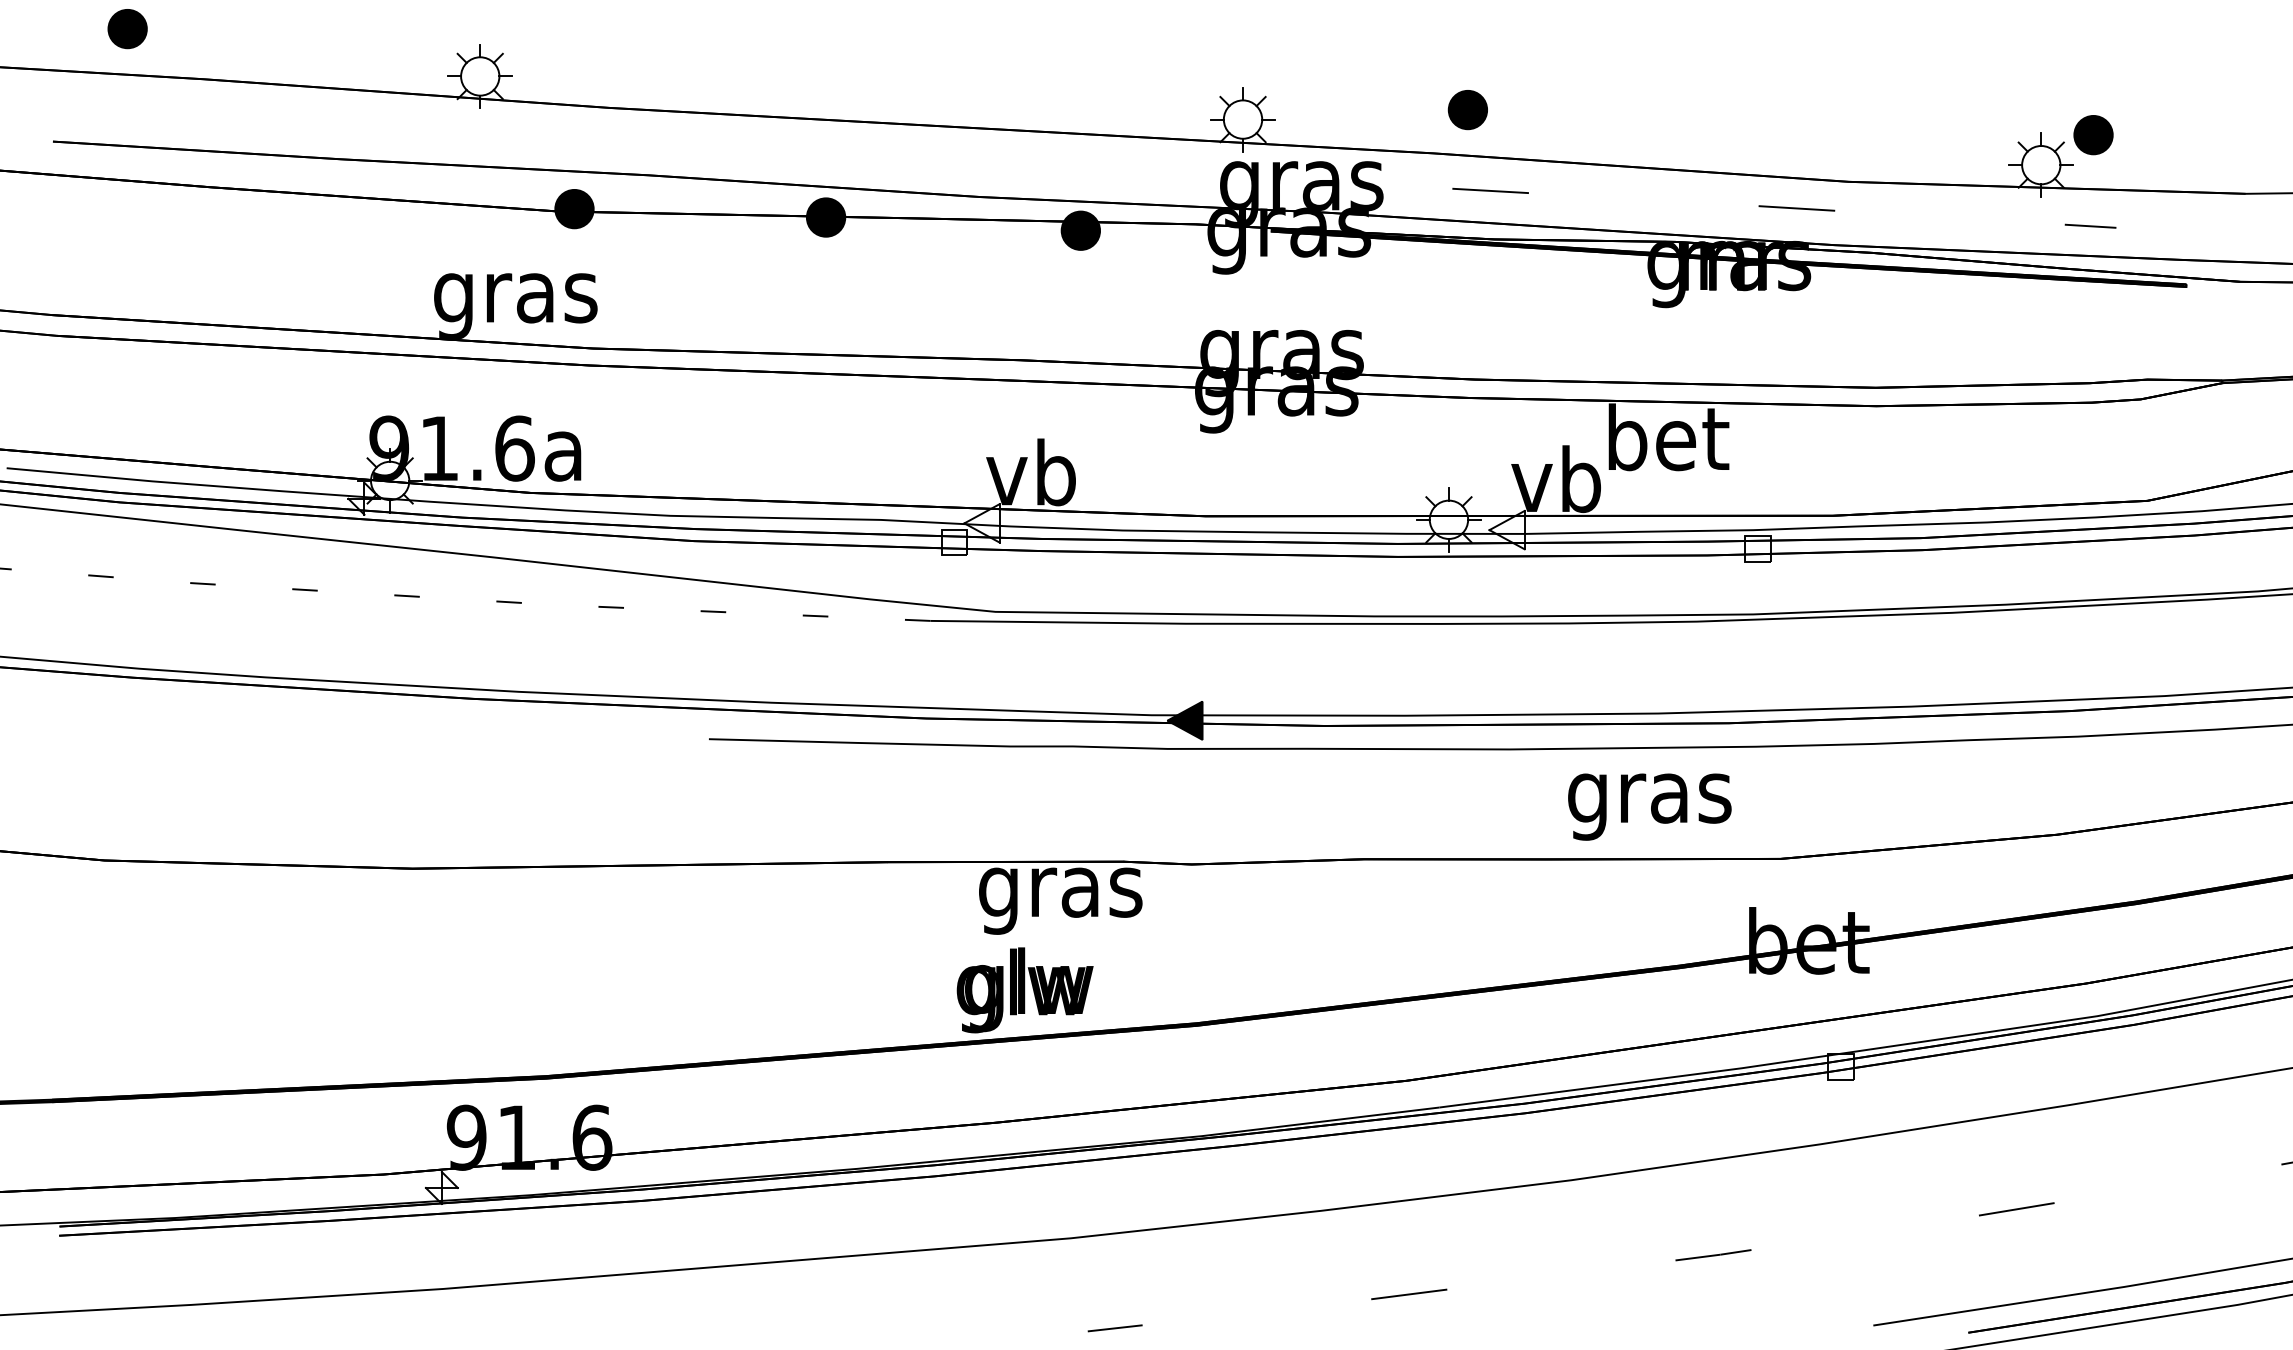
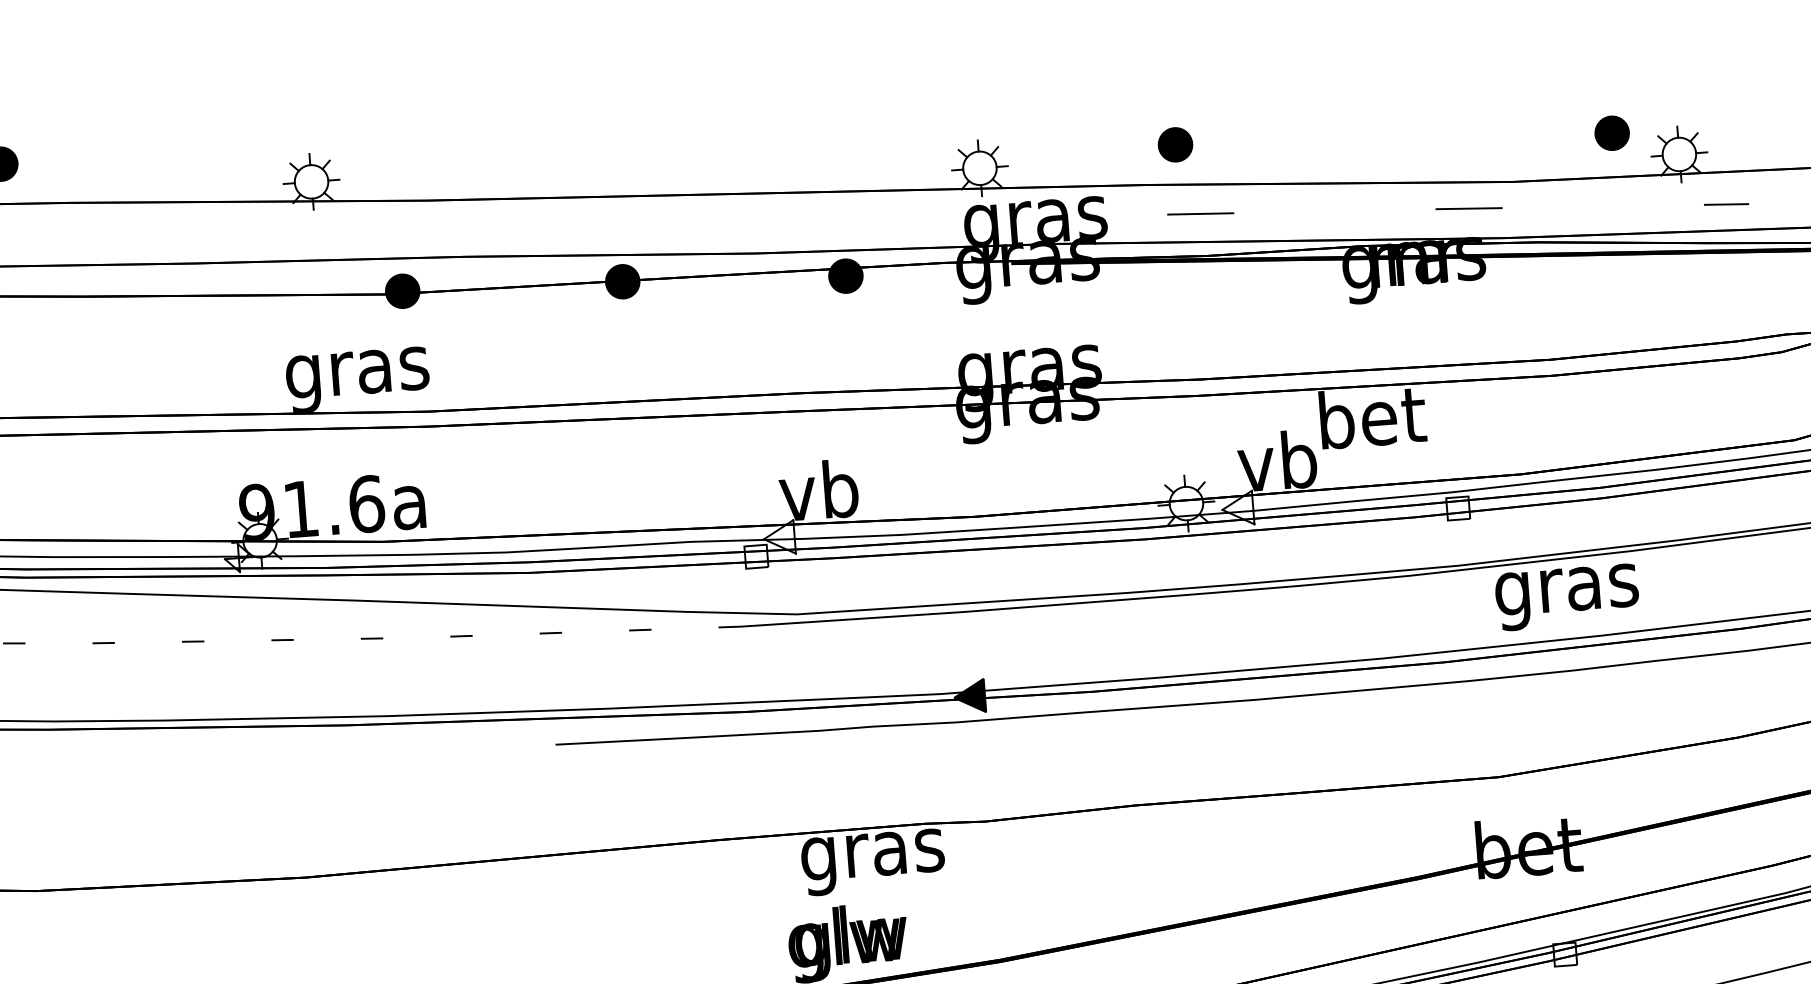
part: (2093, 135) -> (1612, 133), moved
text: (1649, 806) -> (1567, 596), moved

